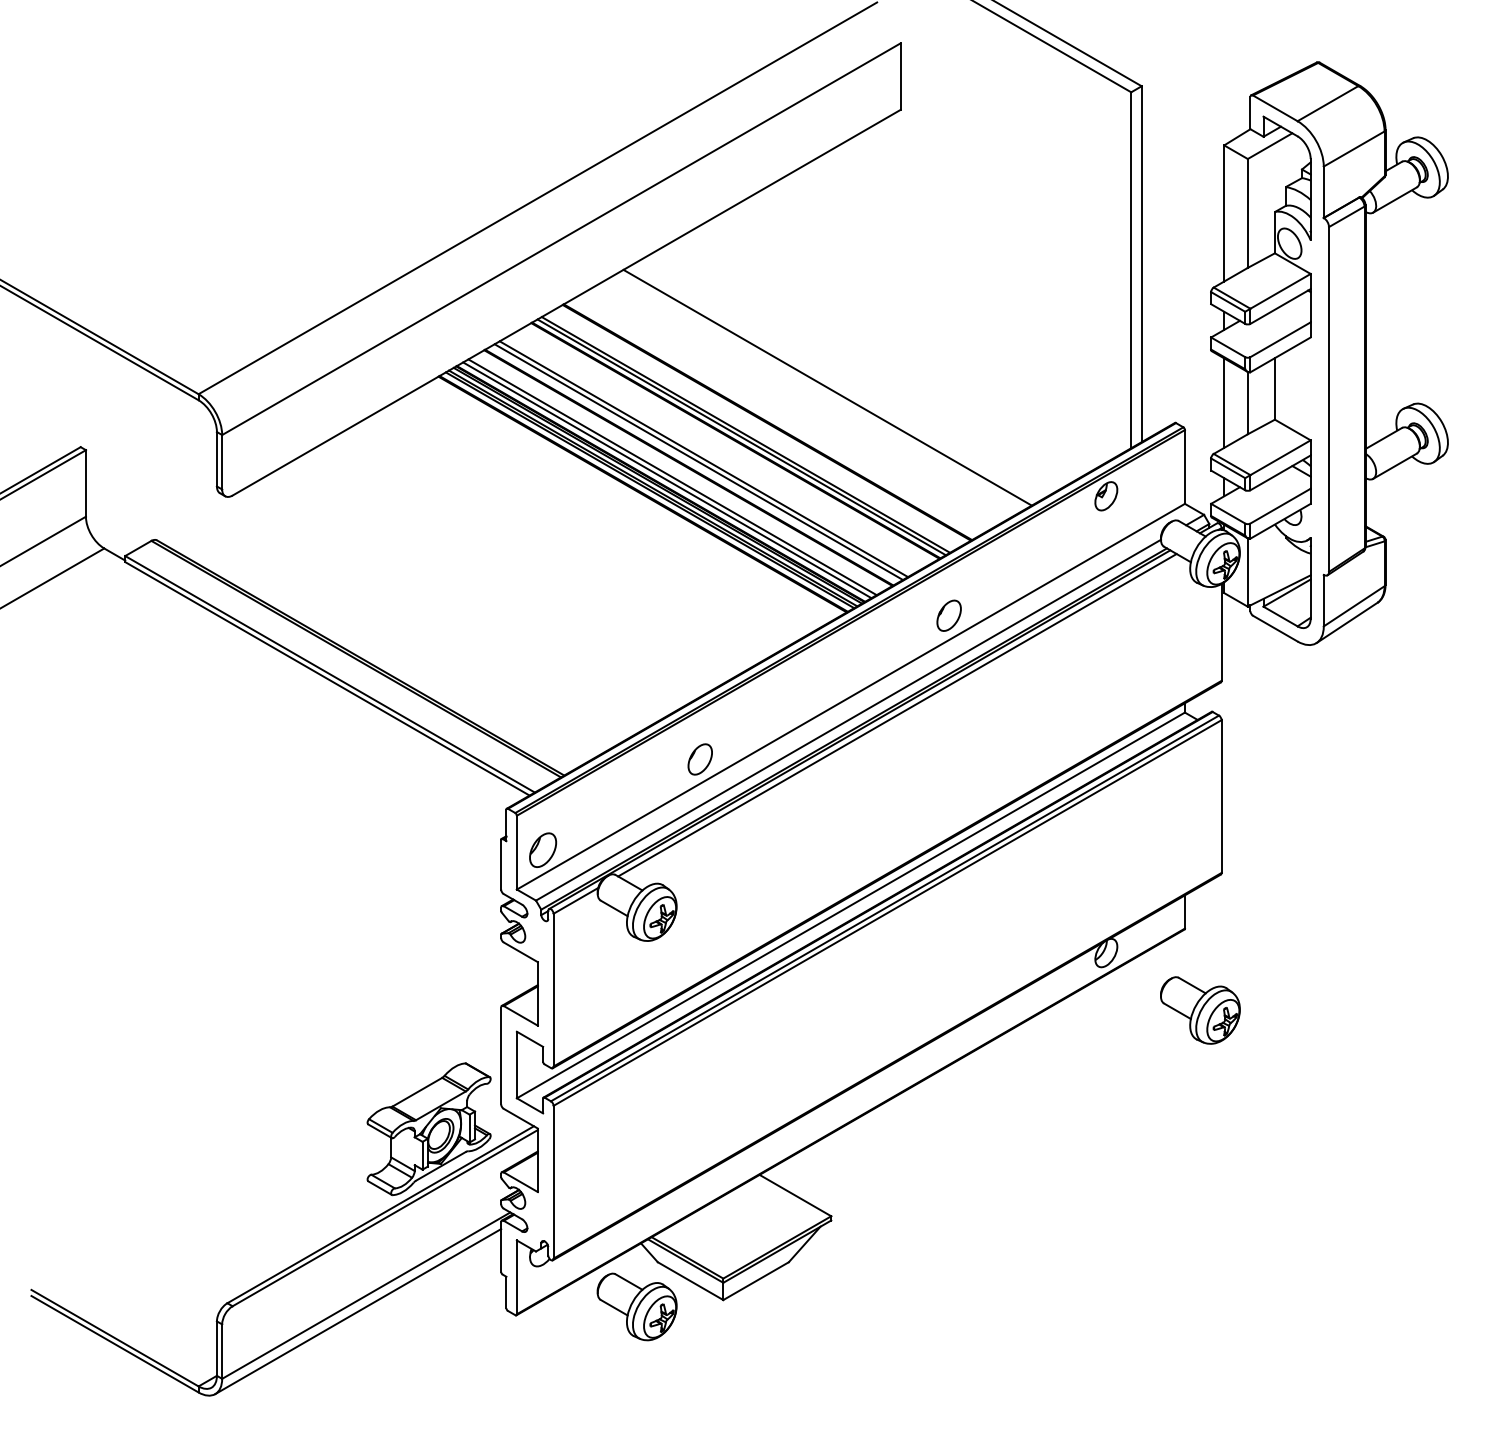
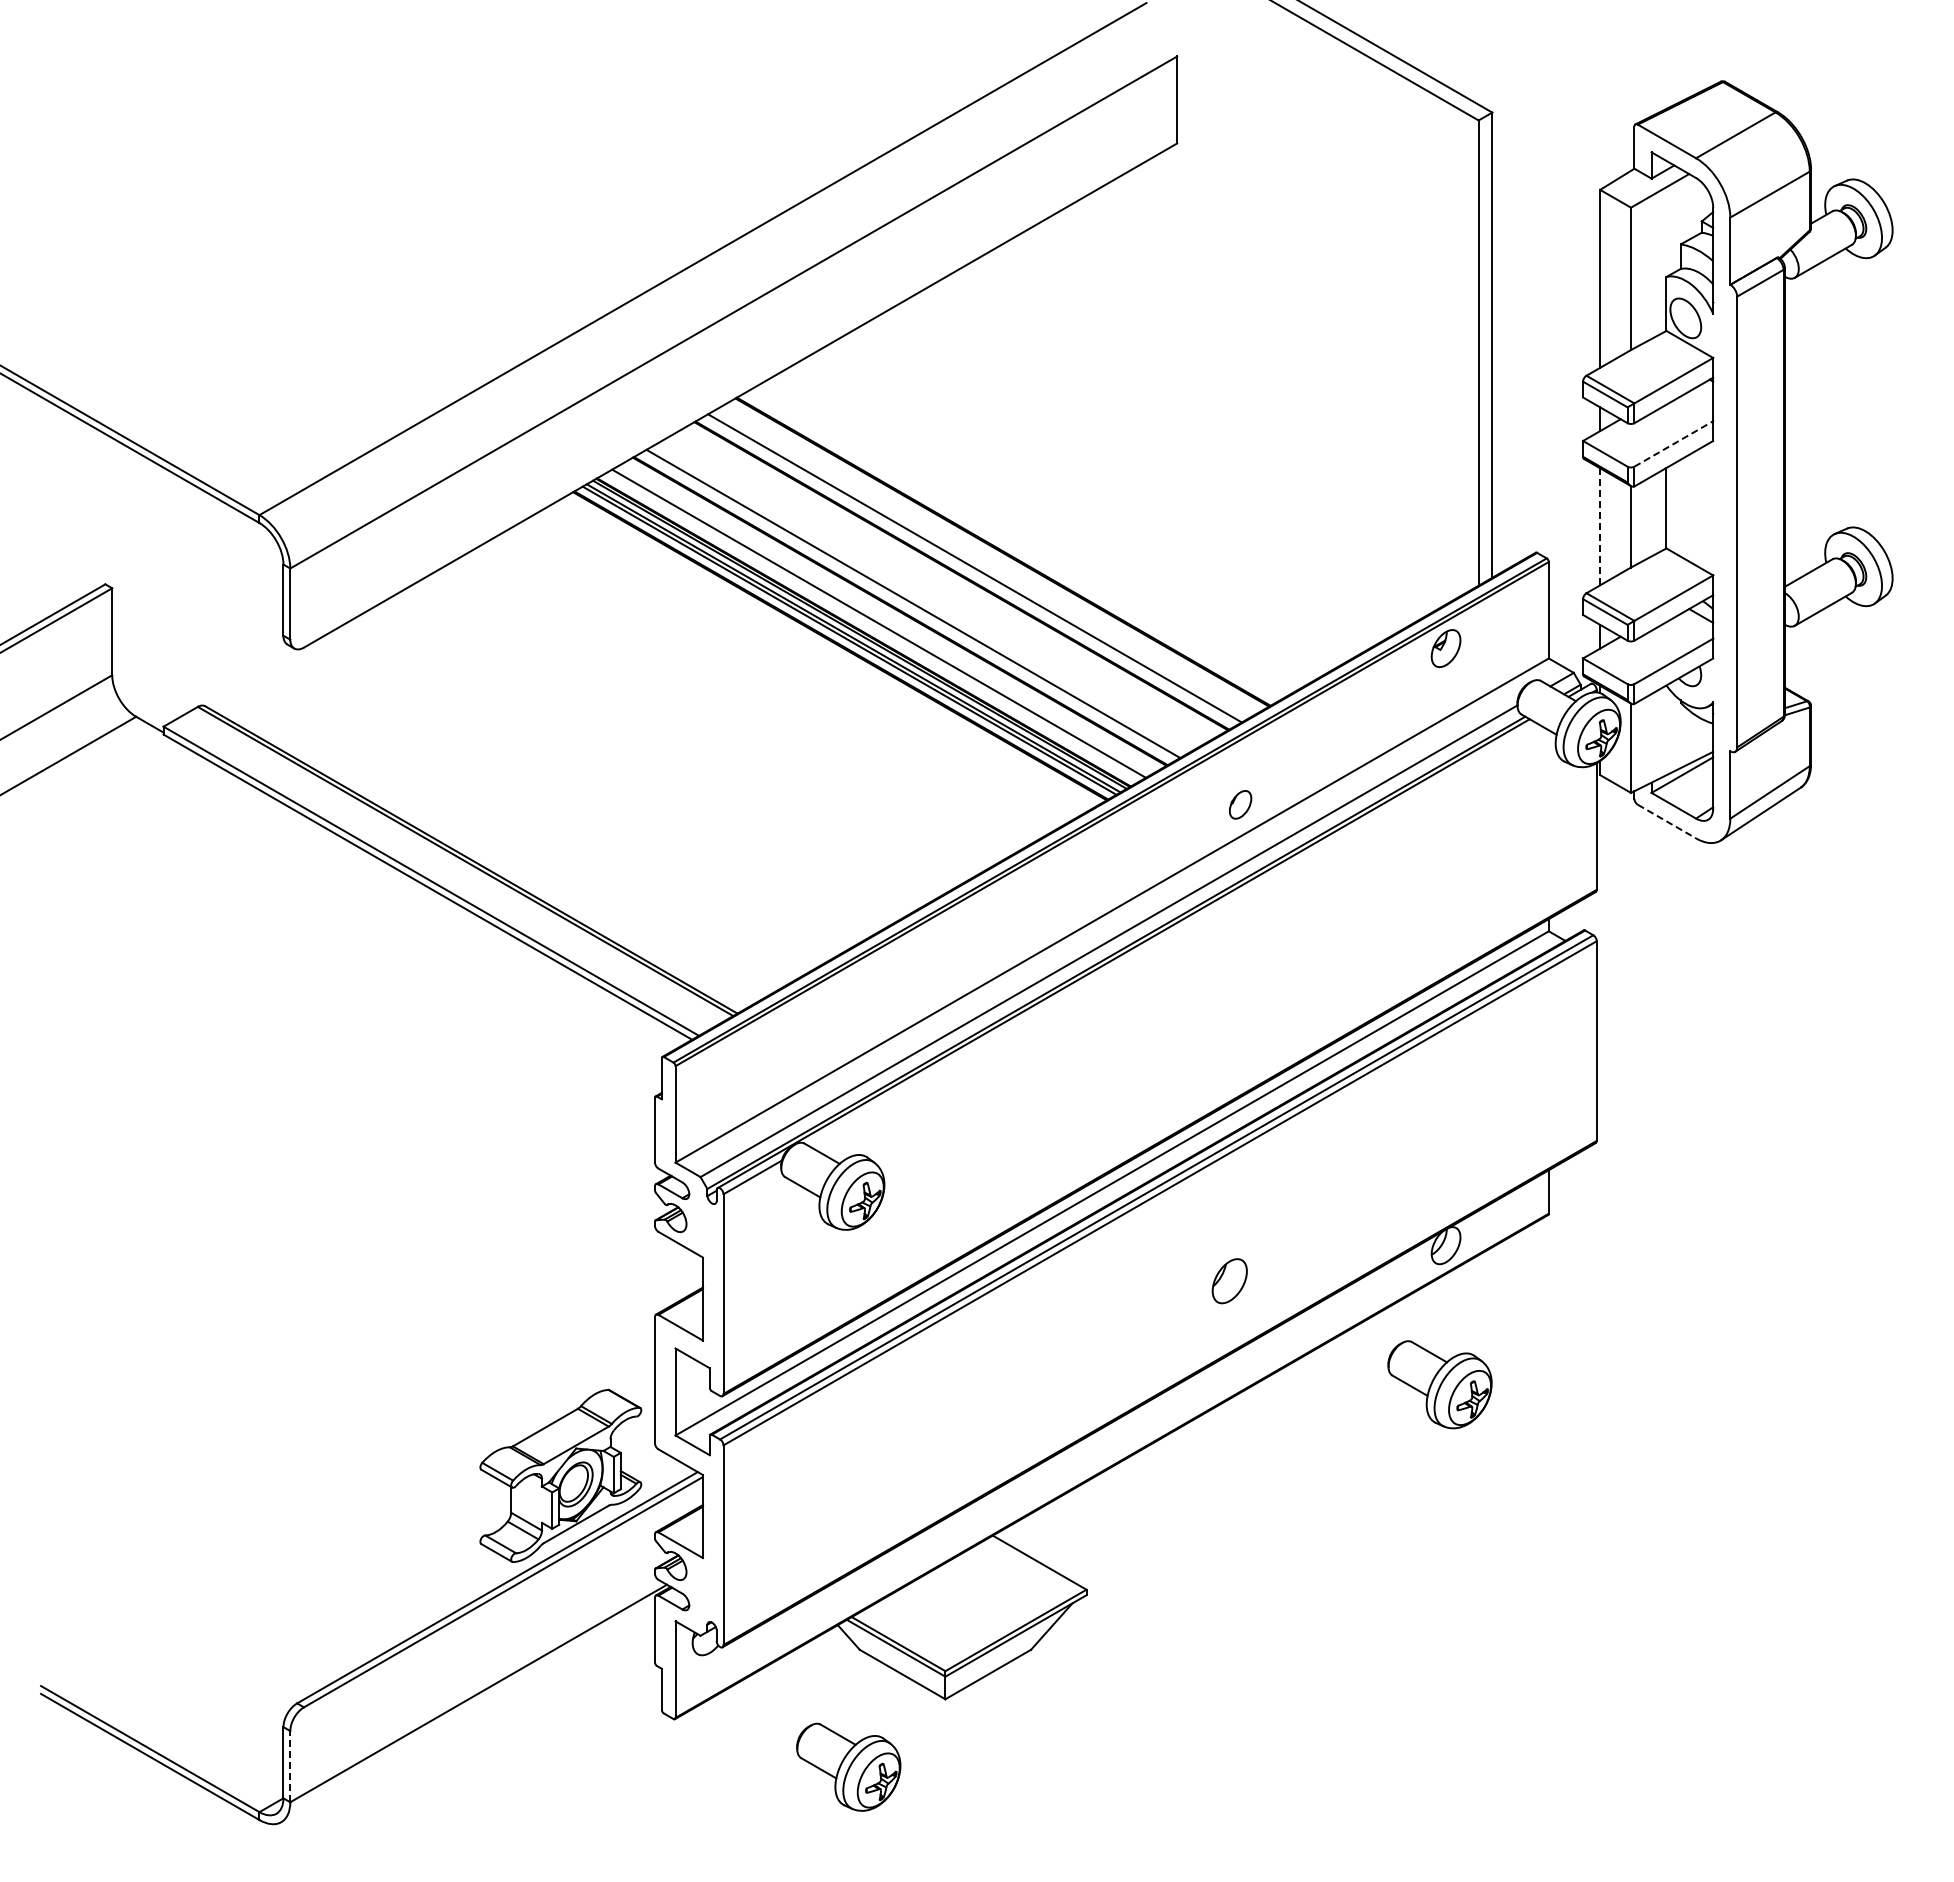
line: (1281, 339) -> (1674, 443), solid -> dashed
line: (827, 387) -> (1081, 506), removed
line: (1224, 403) -> (1600, 527), solid -> dashed
line: (741, 437) -> (969, 571), removed
line: (703, 459) -> (919, 600), removed
line: (667, 480) -> (872, 627), removed
part: (949, 615) -> (1240, 804), size x0.7
line: (1274, 628) -> (1666, 821), solid -> dashed
line: (897, 715) -> (1172, 934), removed
part: (700, 759) -> (915, 992), removed
part: (542, 850) -> (1229, 1281), moved
part: (1199, 1010) -> (1439, 1384), moved
part: (636, 1306) -> (848, 1766), moved
line: (358, 1311) -> (468, 1714), removed
line: (222, 1351) -> (290, 1766), solid -> dashed

